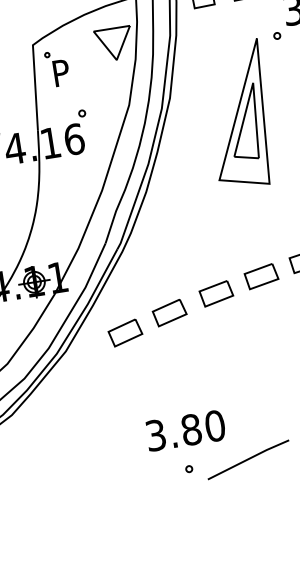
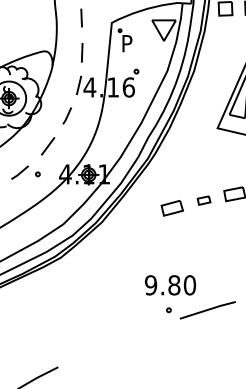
part: (215, 293) -> (203, 200), size x0.6
part: (124, 332) -> (141, 216), removed
text: (155, 435) -> (150, 285), 3.80 -> 9.80

